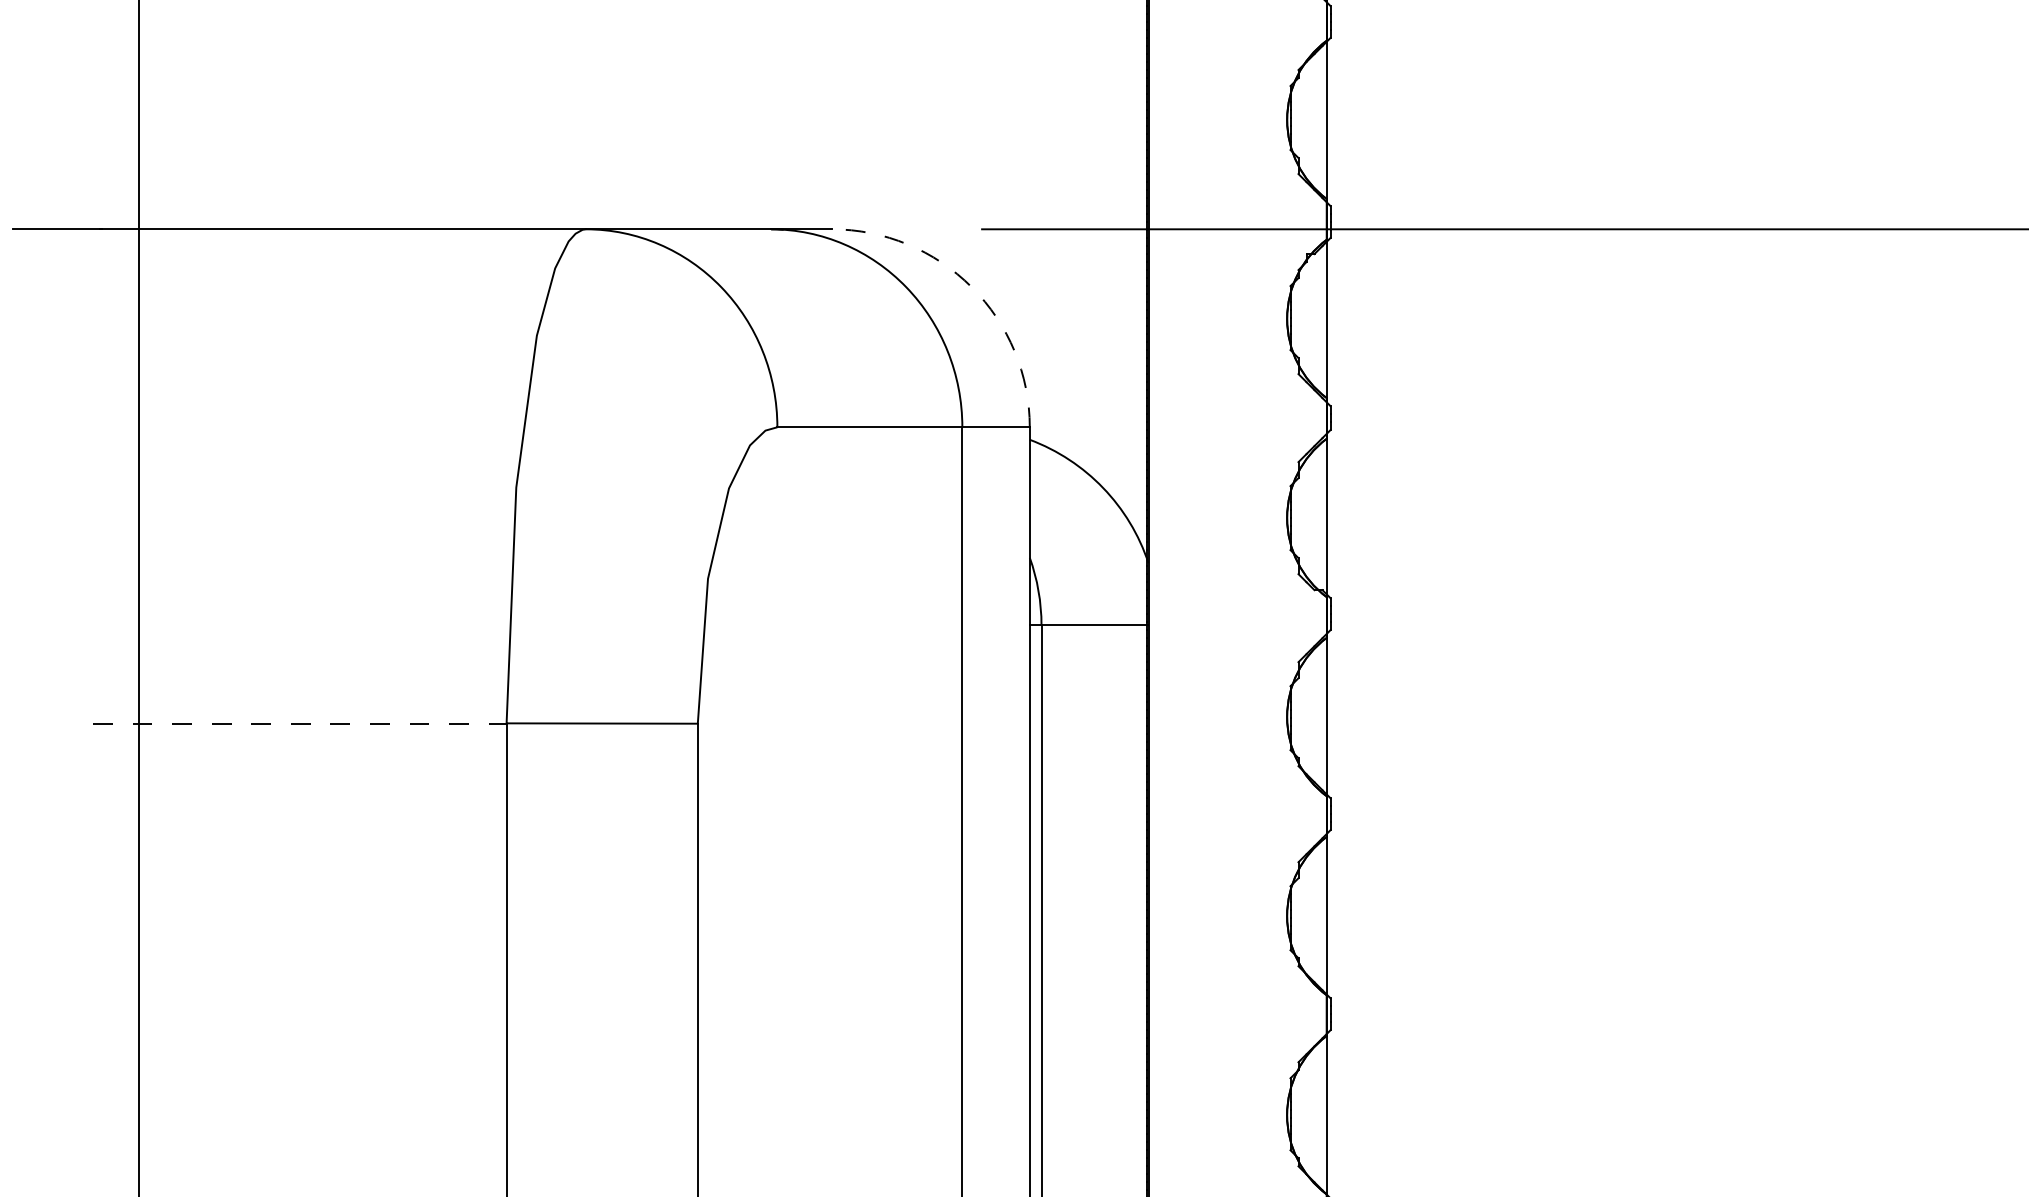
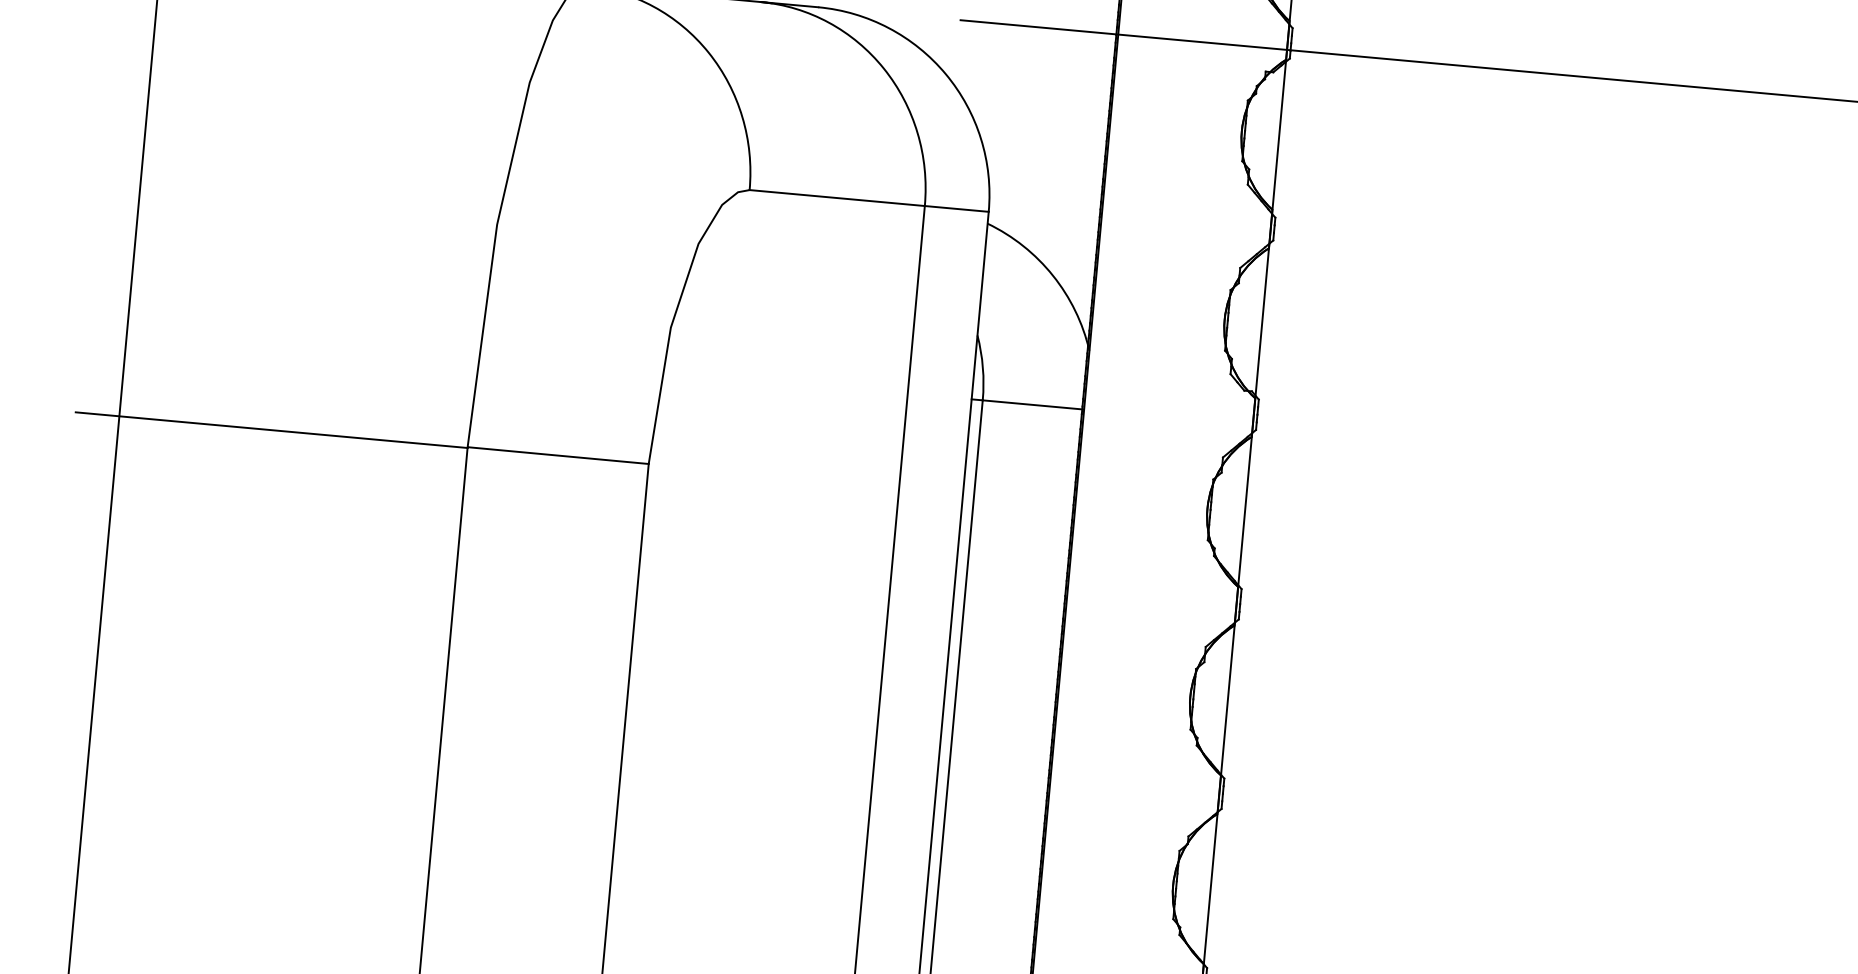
arc: (971, 287) -> (945, 74), dashed -> solid
line: (299, 724) -> (271, 430), dashed -> solid

